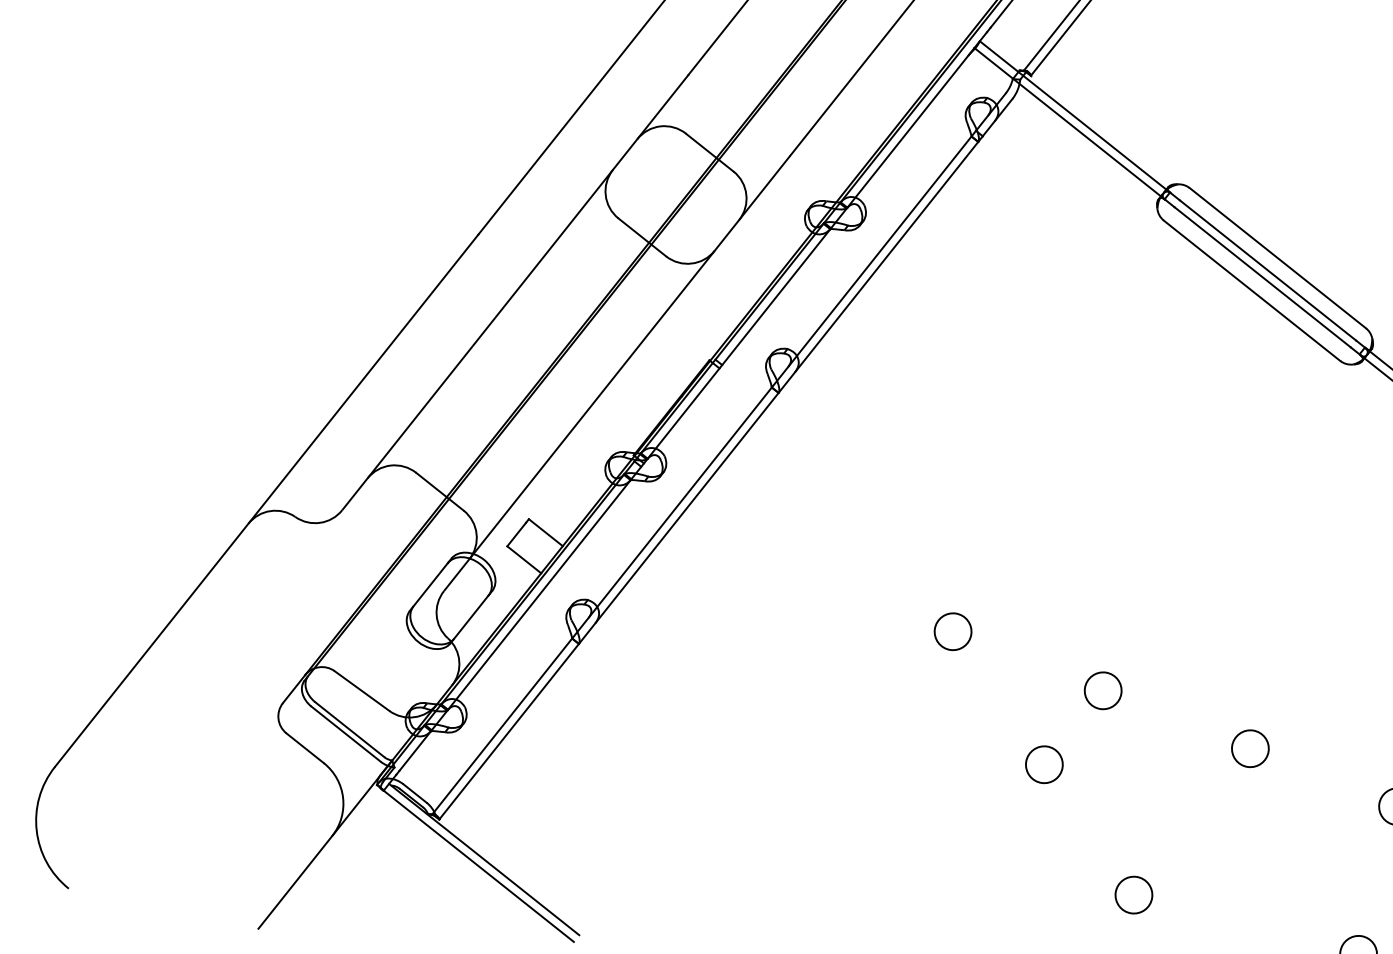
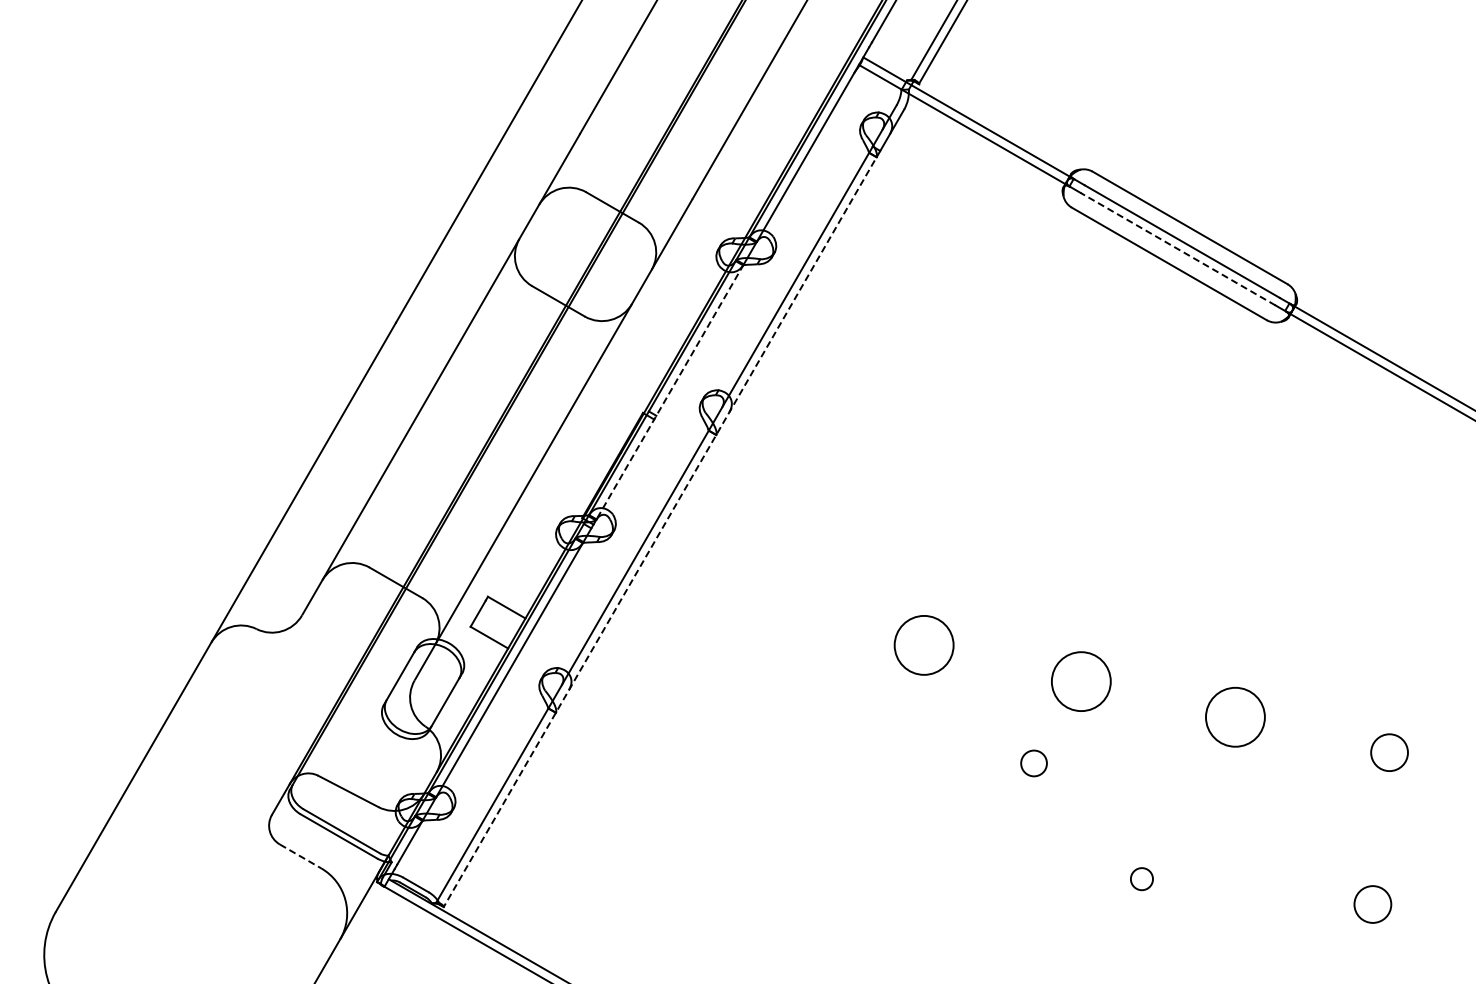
line: (1262, 277) -> (1177, 249), solid -> dashed
line: (738, 343) -> (669, 392), solid -> dashed
line: (710, 478) -> (661, 529), solid -> dashed
circle: (952, 630) -> (923, 644), size x1.6
circle: (1102, 690) -> (1080, 681), size x1.6
line: (305, 748) -> (300, 856), solid -> dashed
circle: (1250, 748) -> (1235, 716), size x1.6
circle: (1043, 764) -> (1033, 763), size x0.7
circle: (1133, 894) -> (1141, 878), size x0.6

